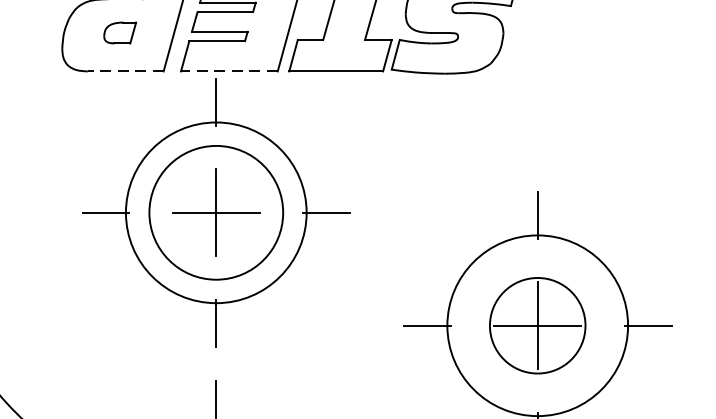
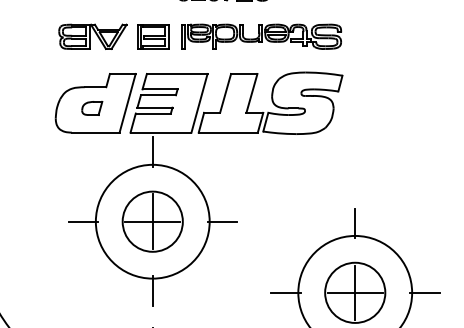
line: (125, 71) -> (95, 132), dashed -> solid
line: (228, 71) -> (160, 132), dashed -> solid
circle: (215, 212) -> (152, 221), size x0.71

